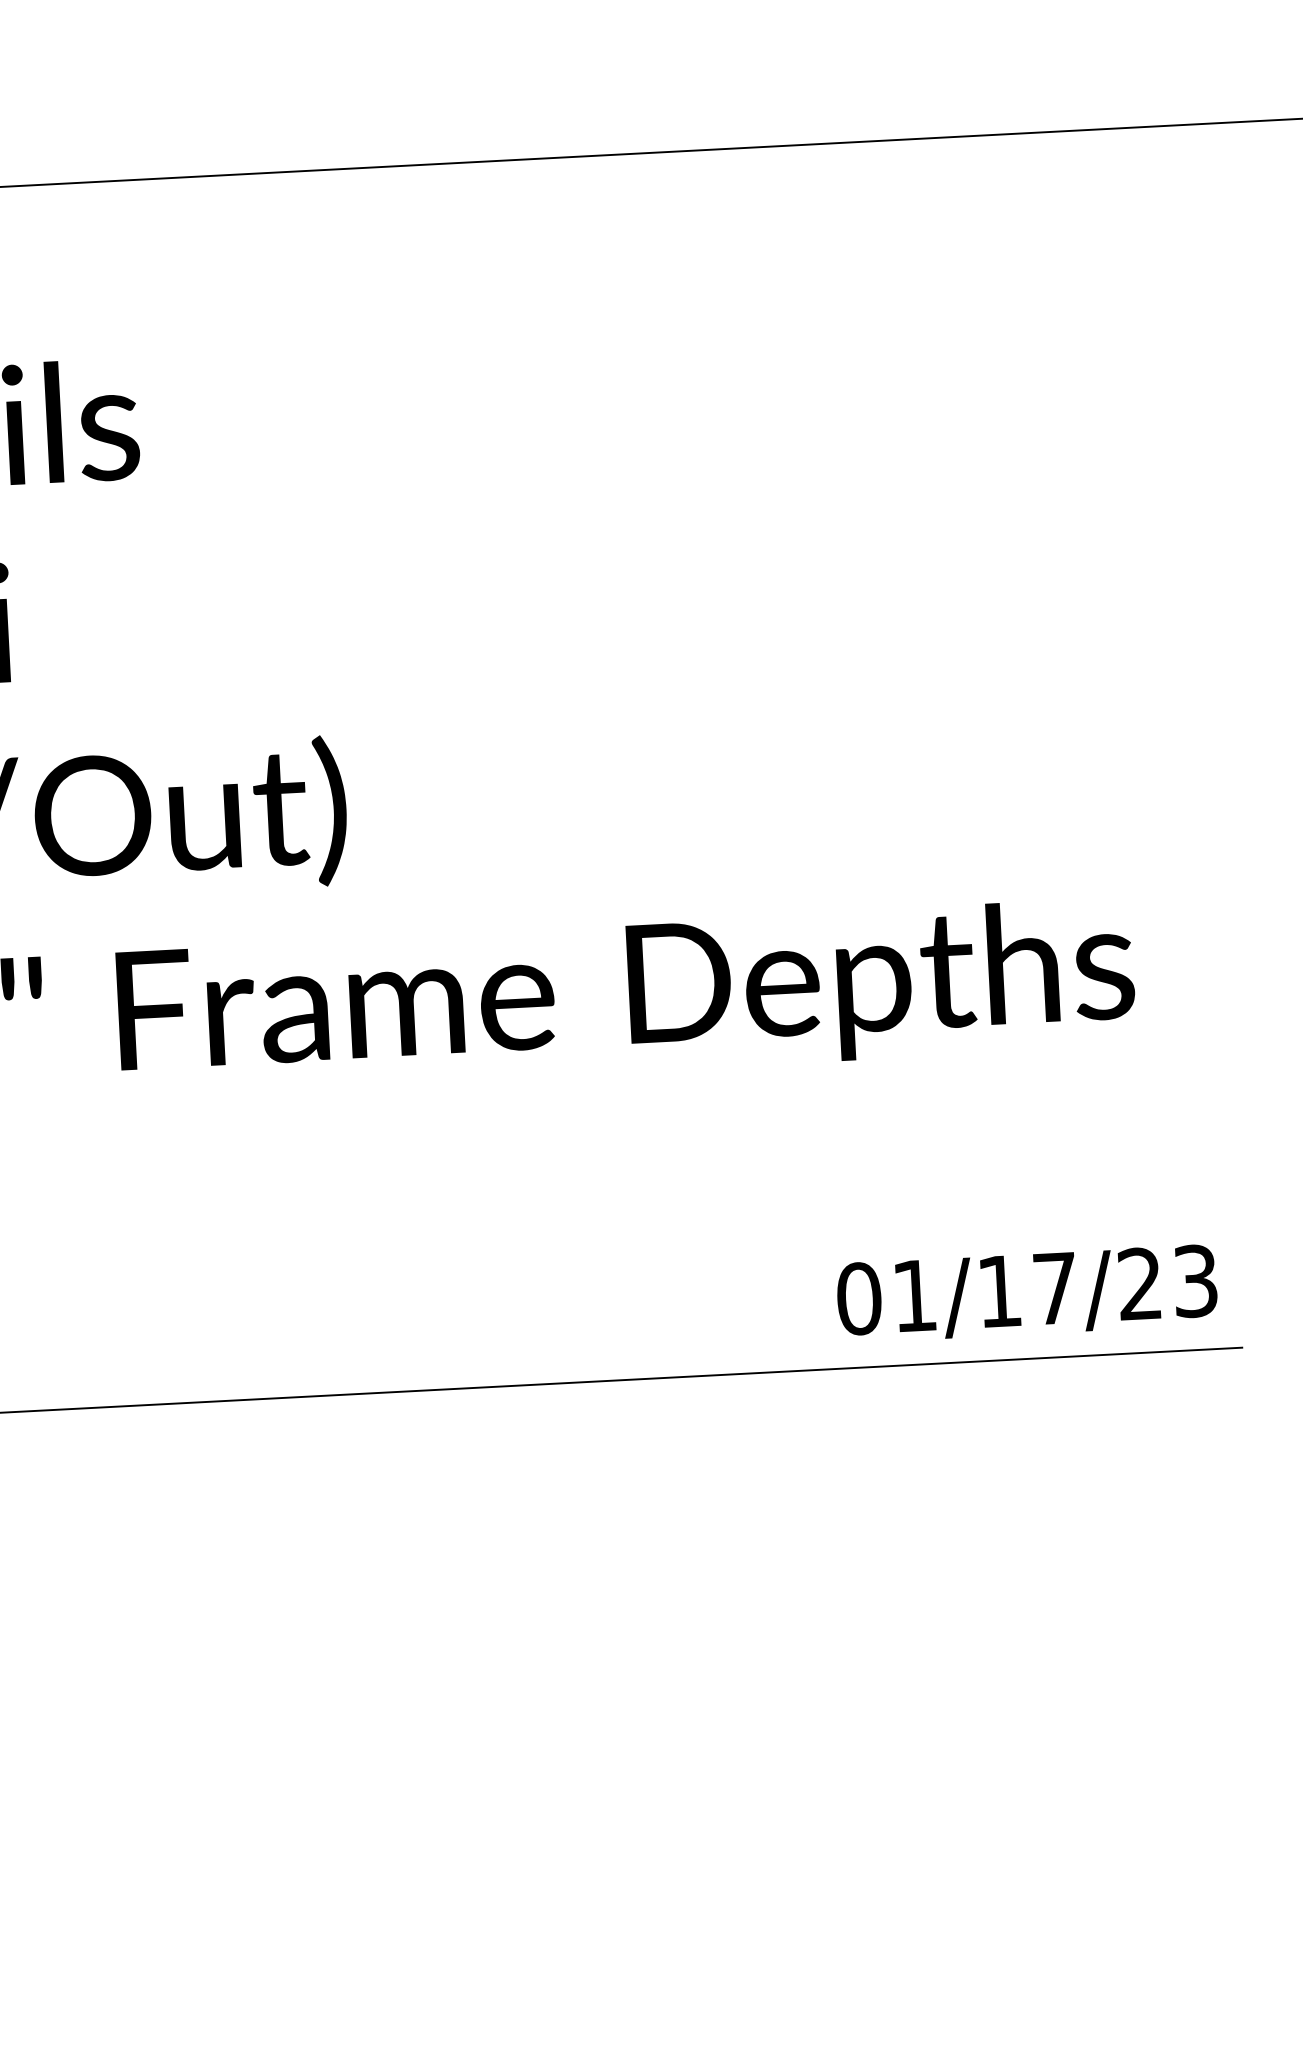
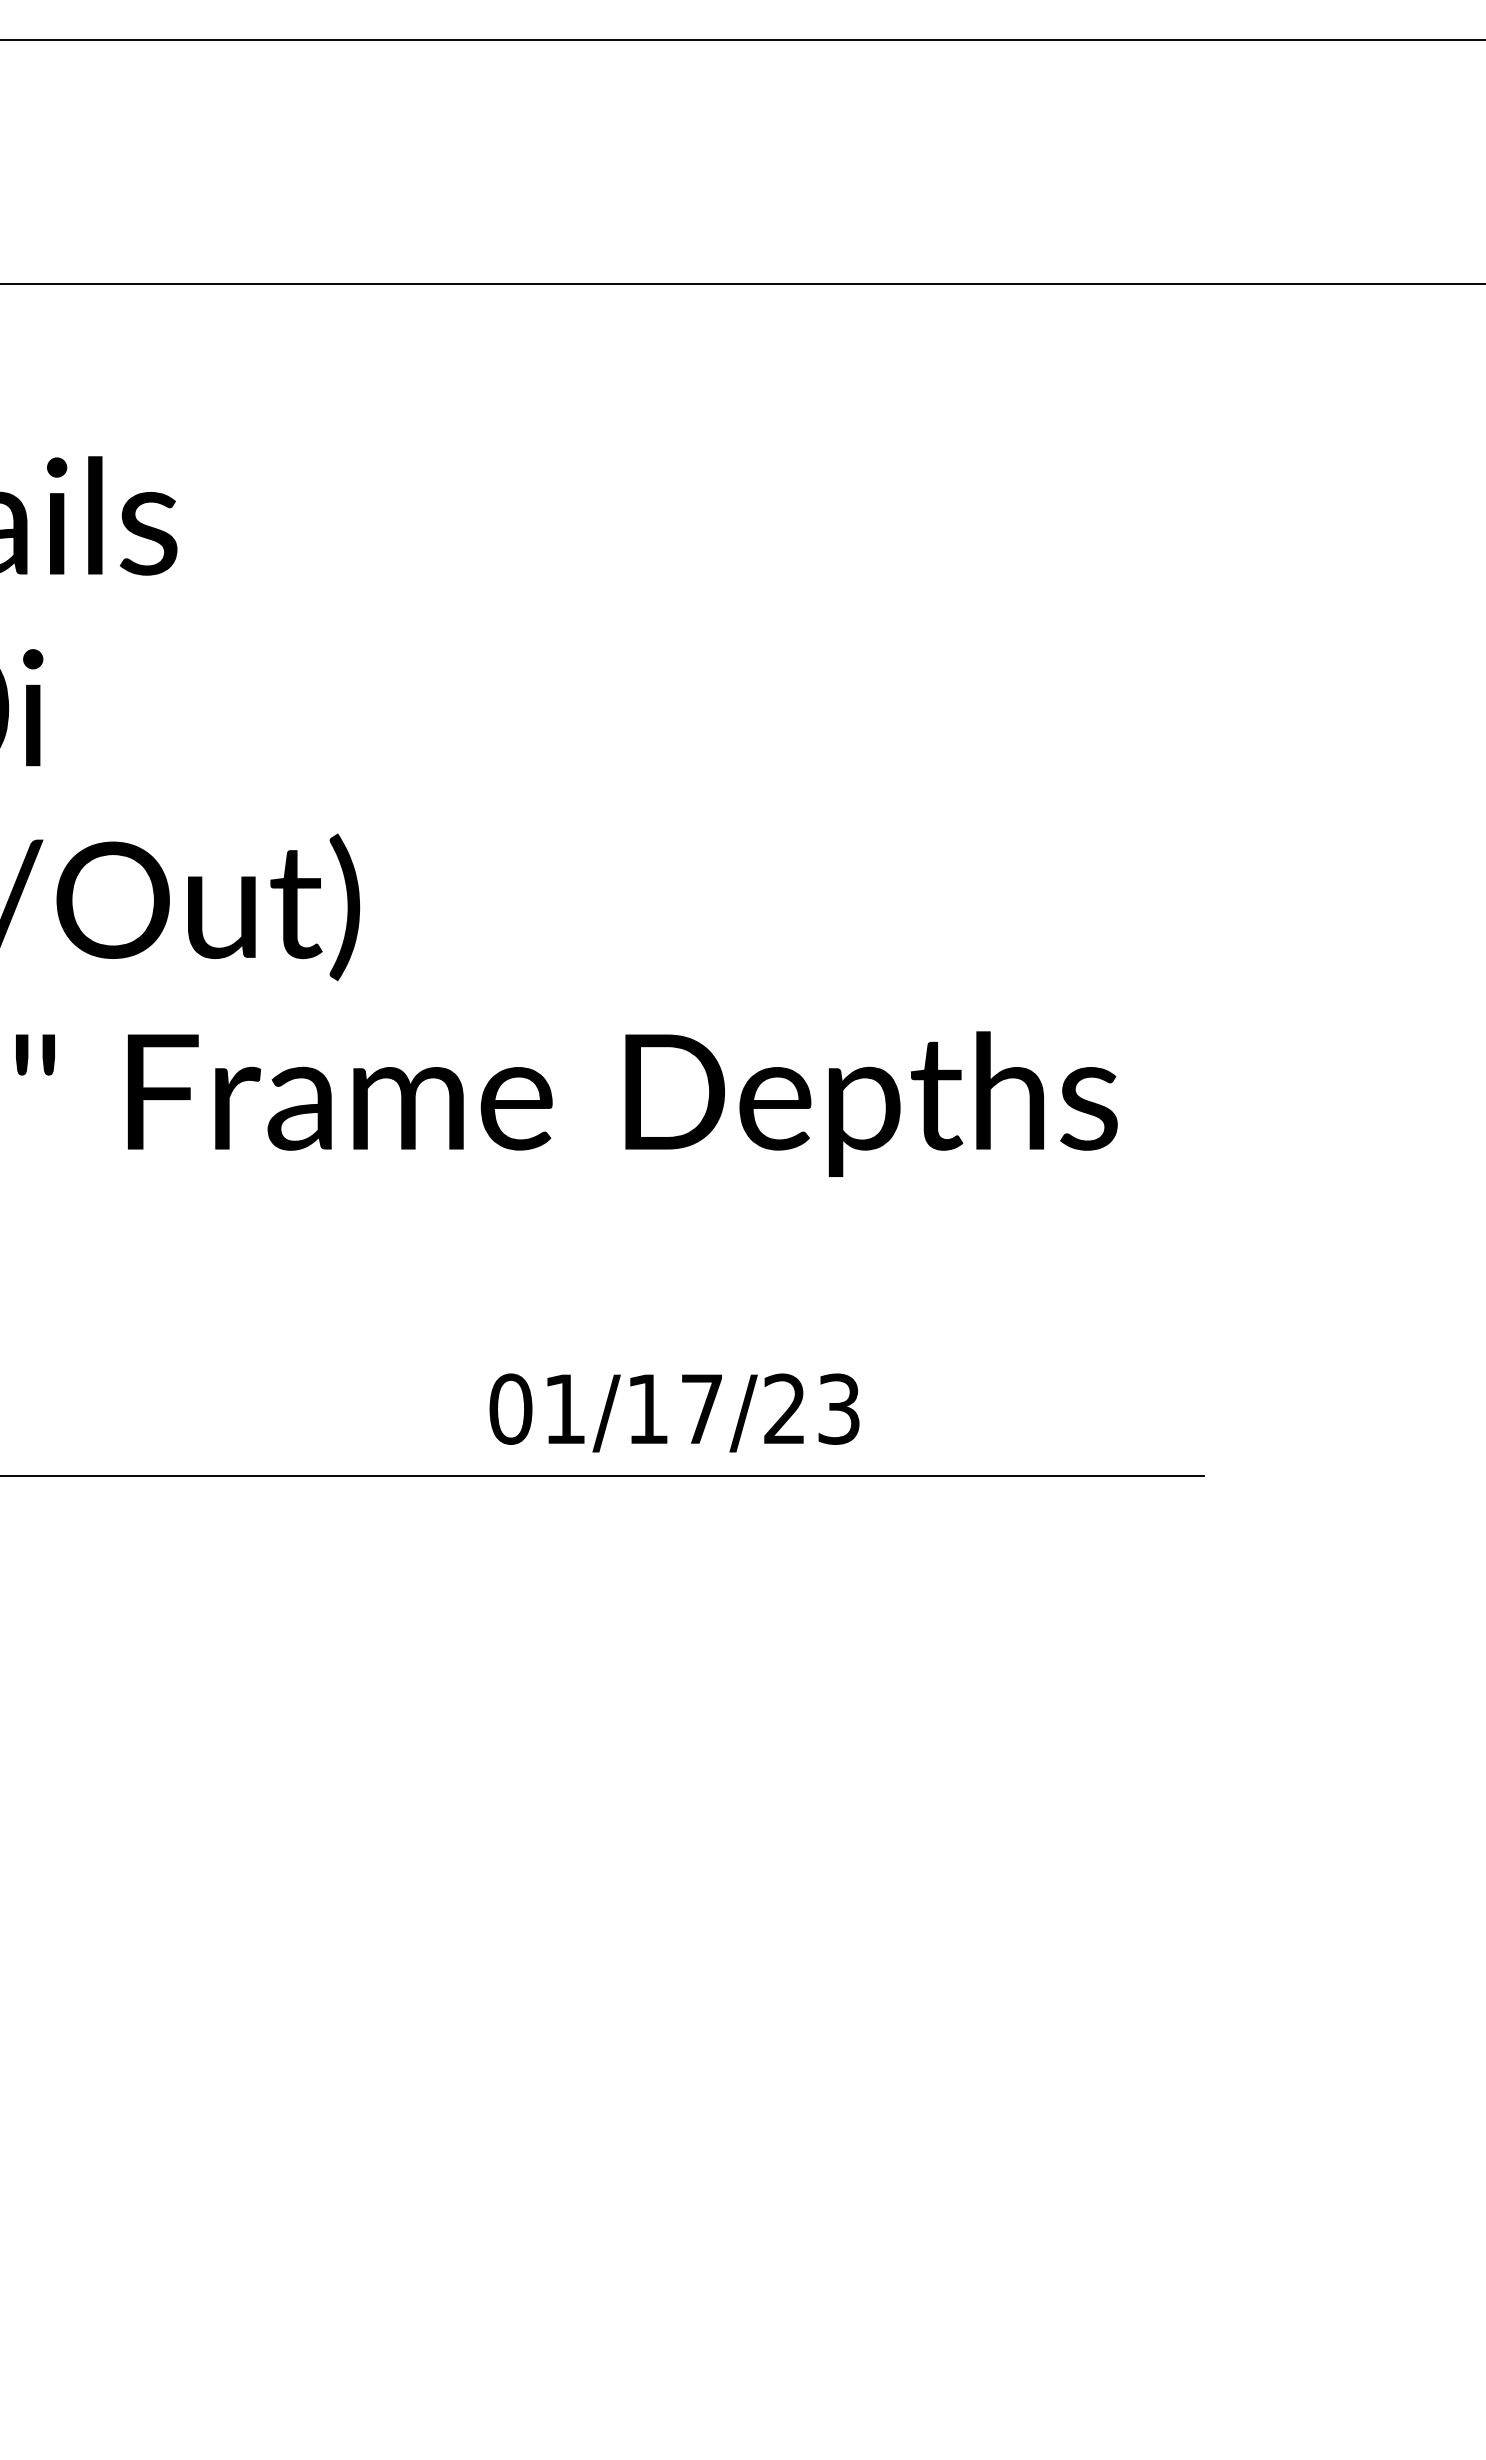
text: (1027, 1293) -> (674, 1412), moved

